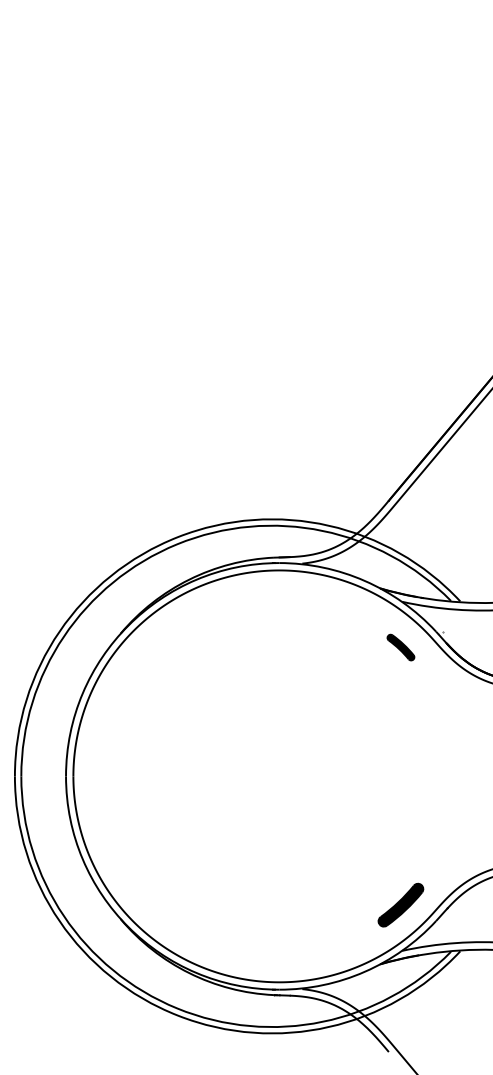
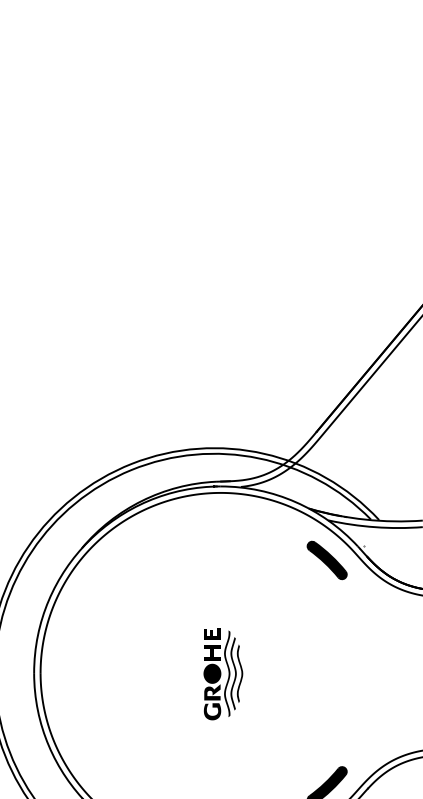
part: (400, 647) -> (326, 560), size x1.67
part: (281, 777) -> (222, 674), added

